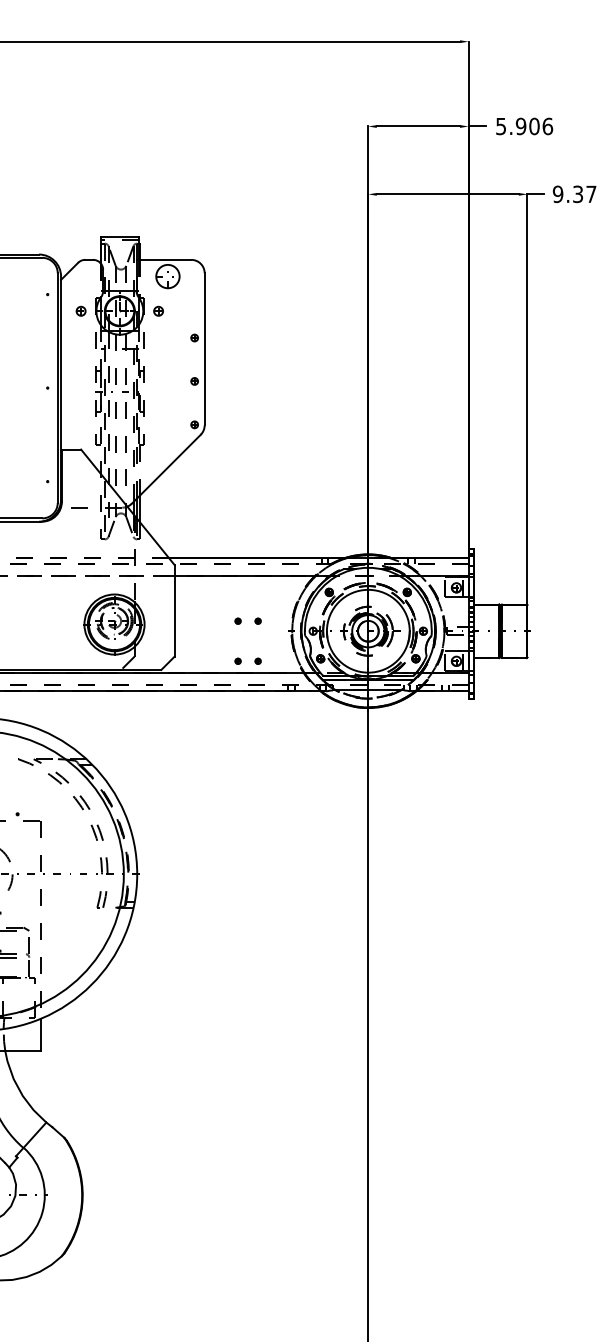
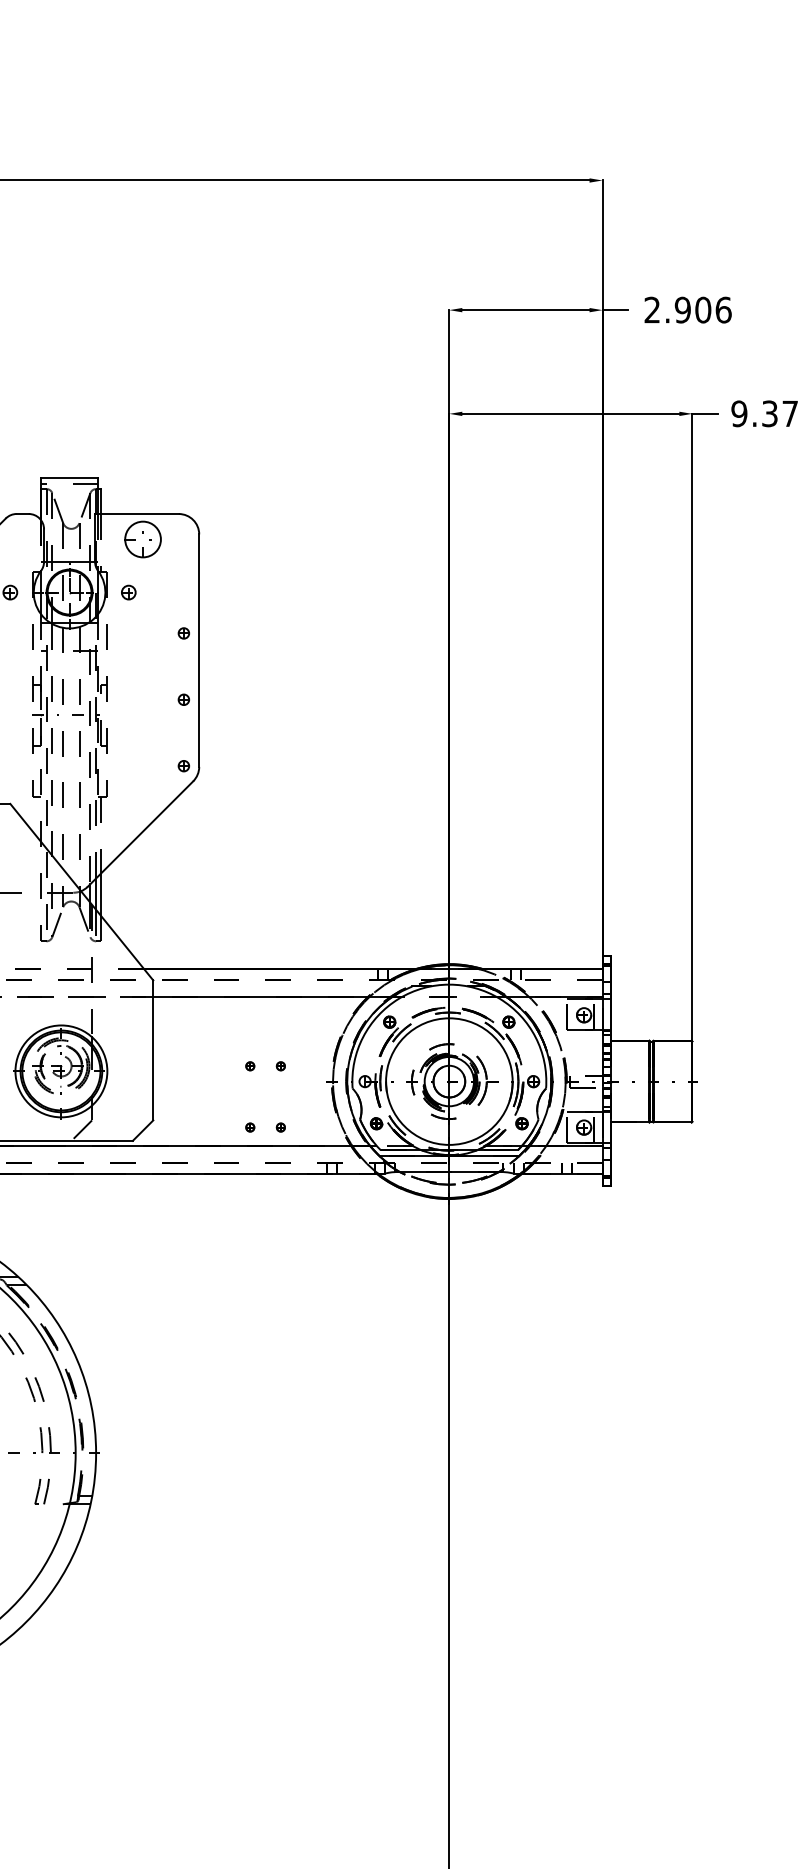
text: (500, 126) -> (651, 310), 5.906 -> 2.906

